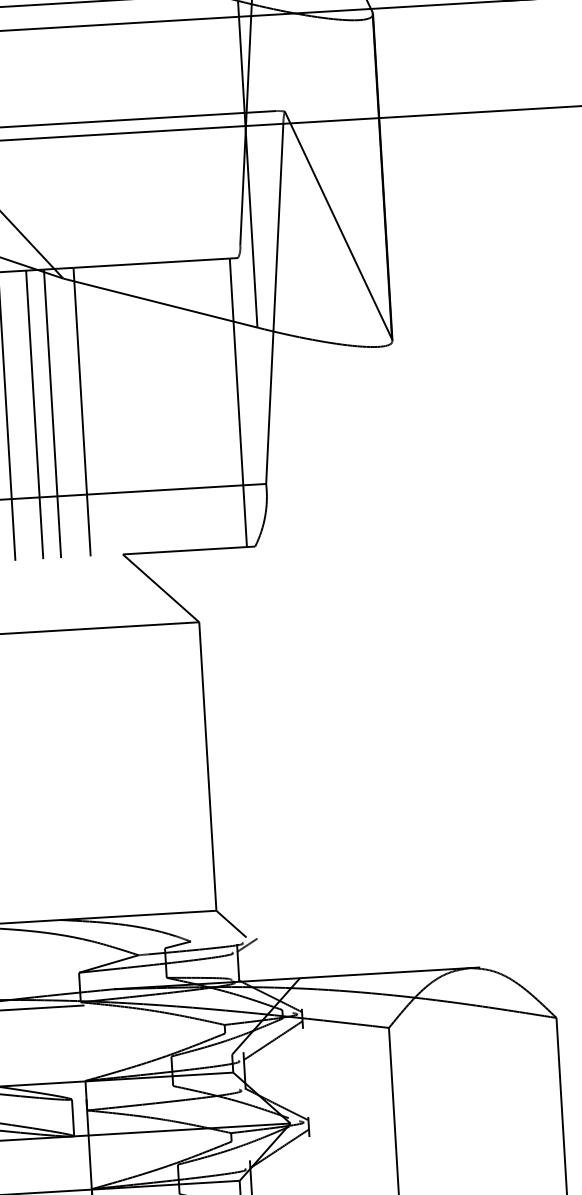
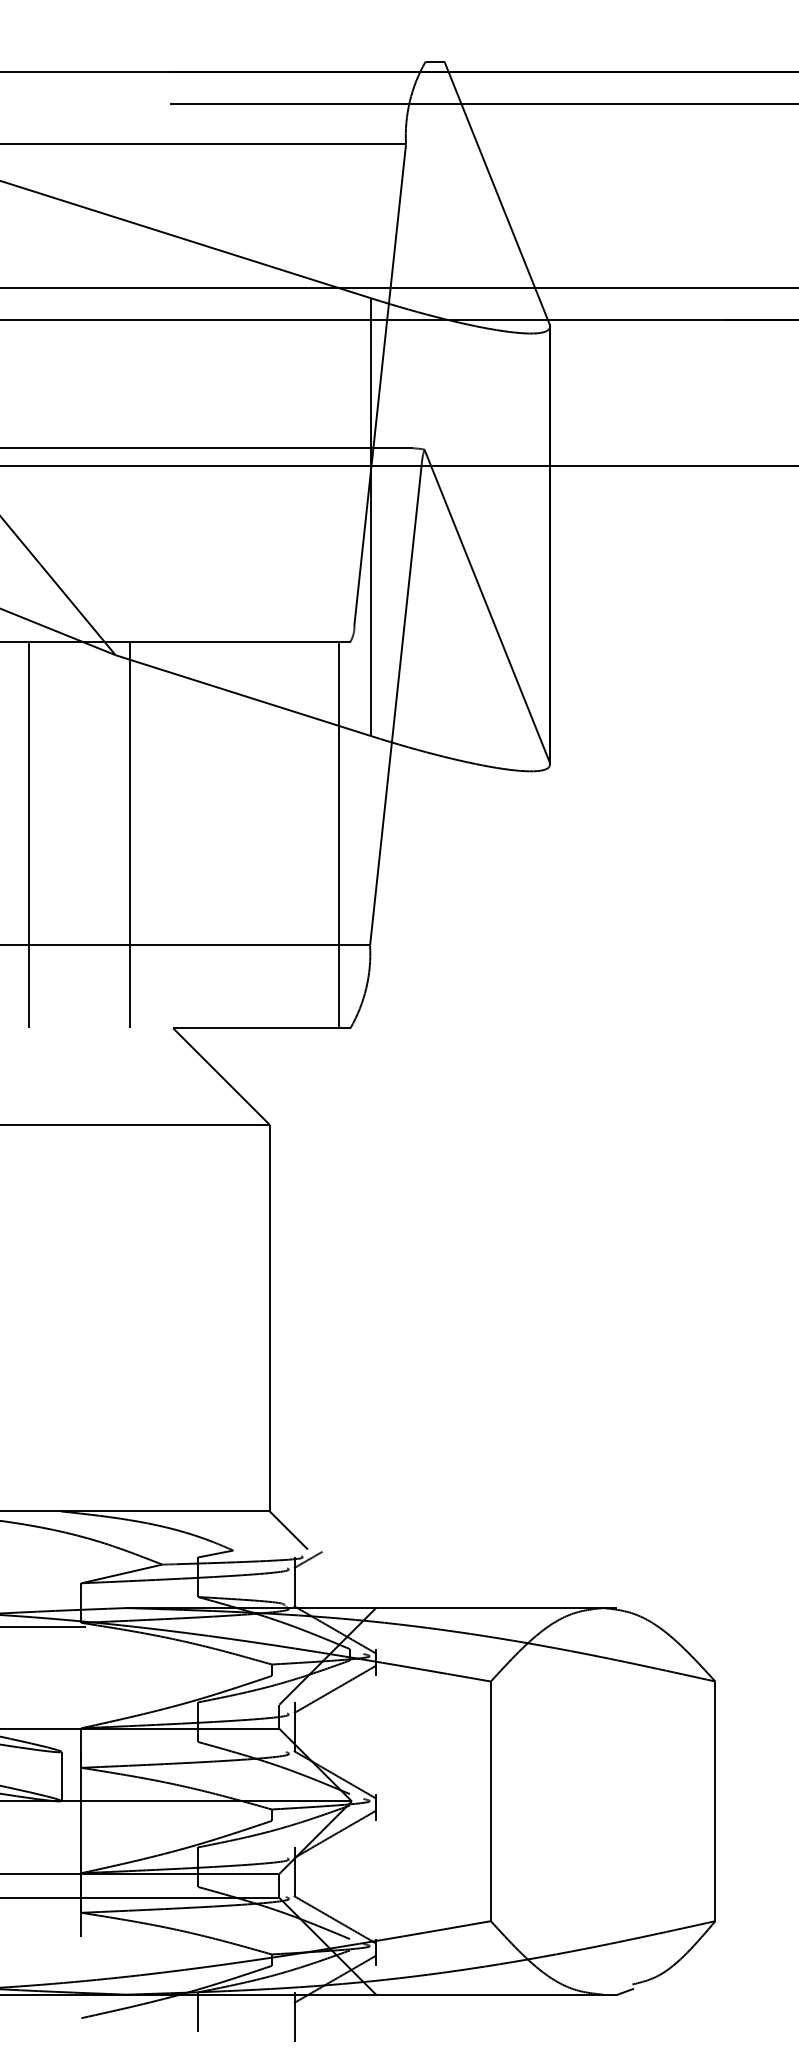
line: (52, 413) -> (90, 834), removed
line: (34, 414) -> (66, 834), removed

